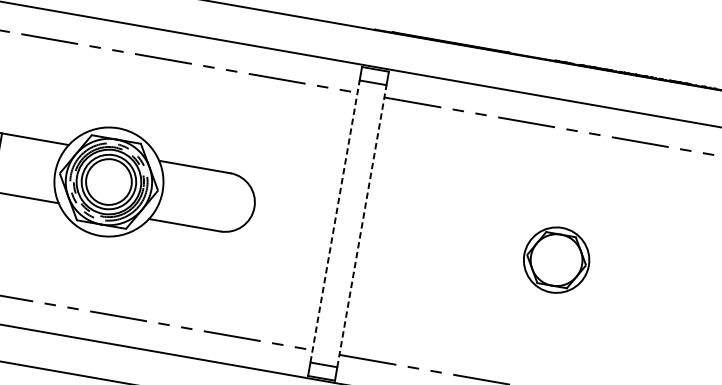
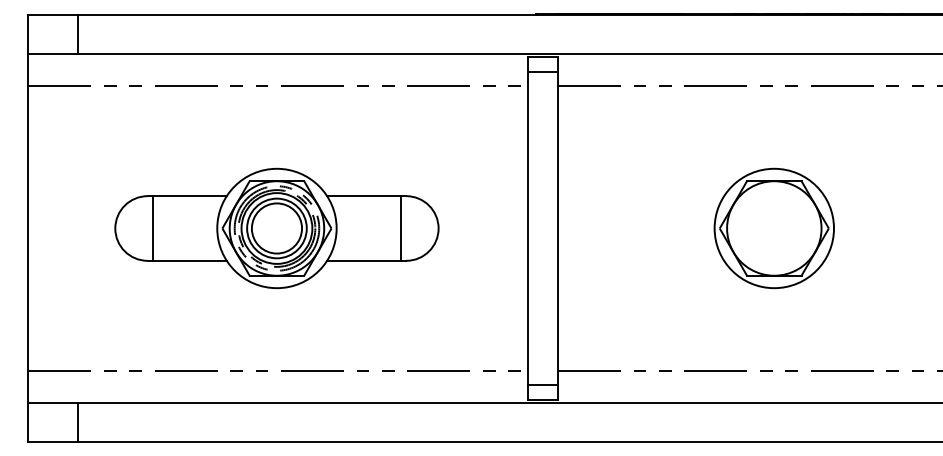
line: (221, 201) -> (401, 228), added
line: (335, 221) -> (528, 228), dashed -> solid
line: (361, 226) -> (557, 228), dashed -> solid
part: (555, 260) -> (773, 228), size x1.67

